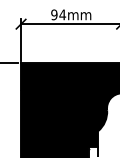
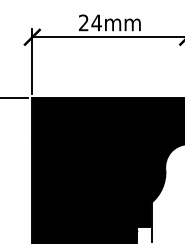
text: (54, 14) -> (84, 22), 94mm -> 24mm

